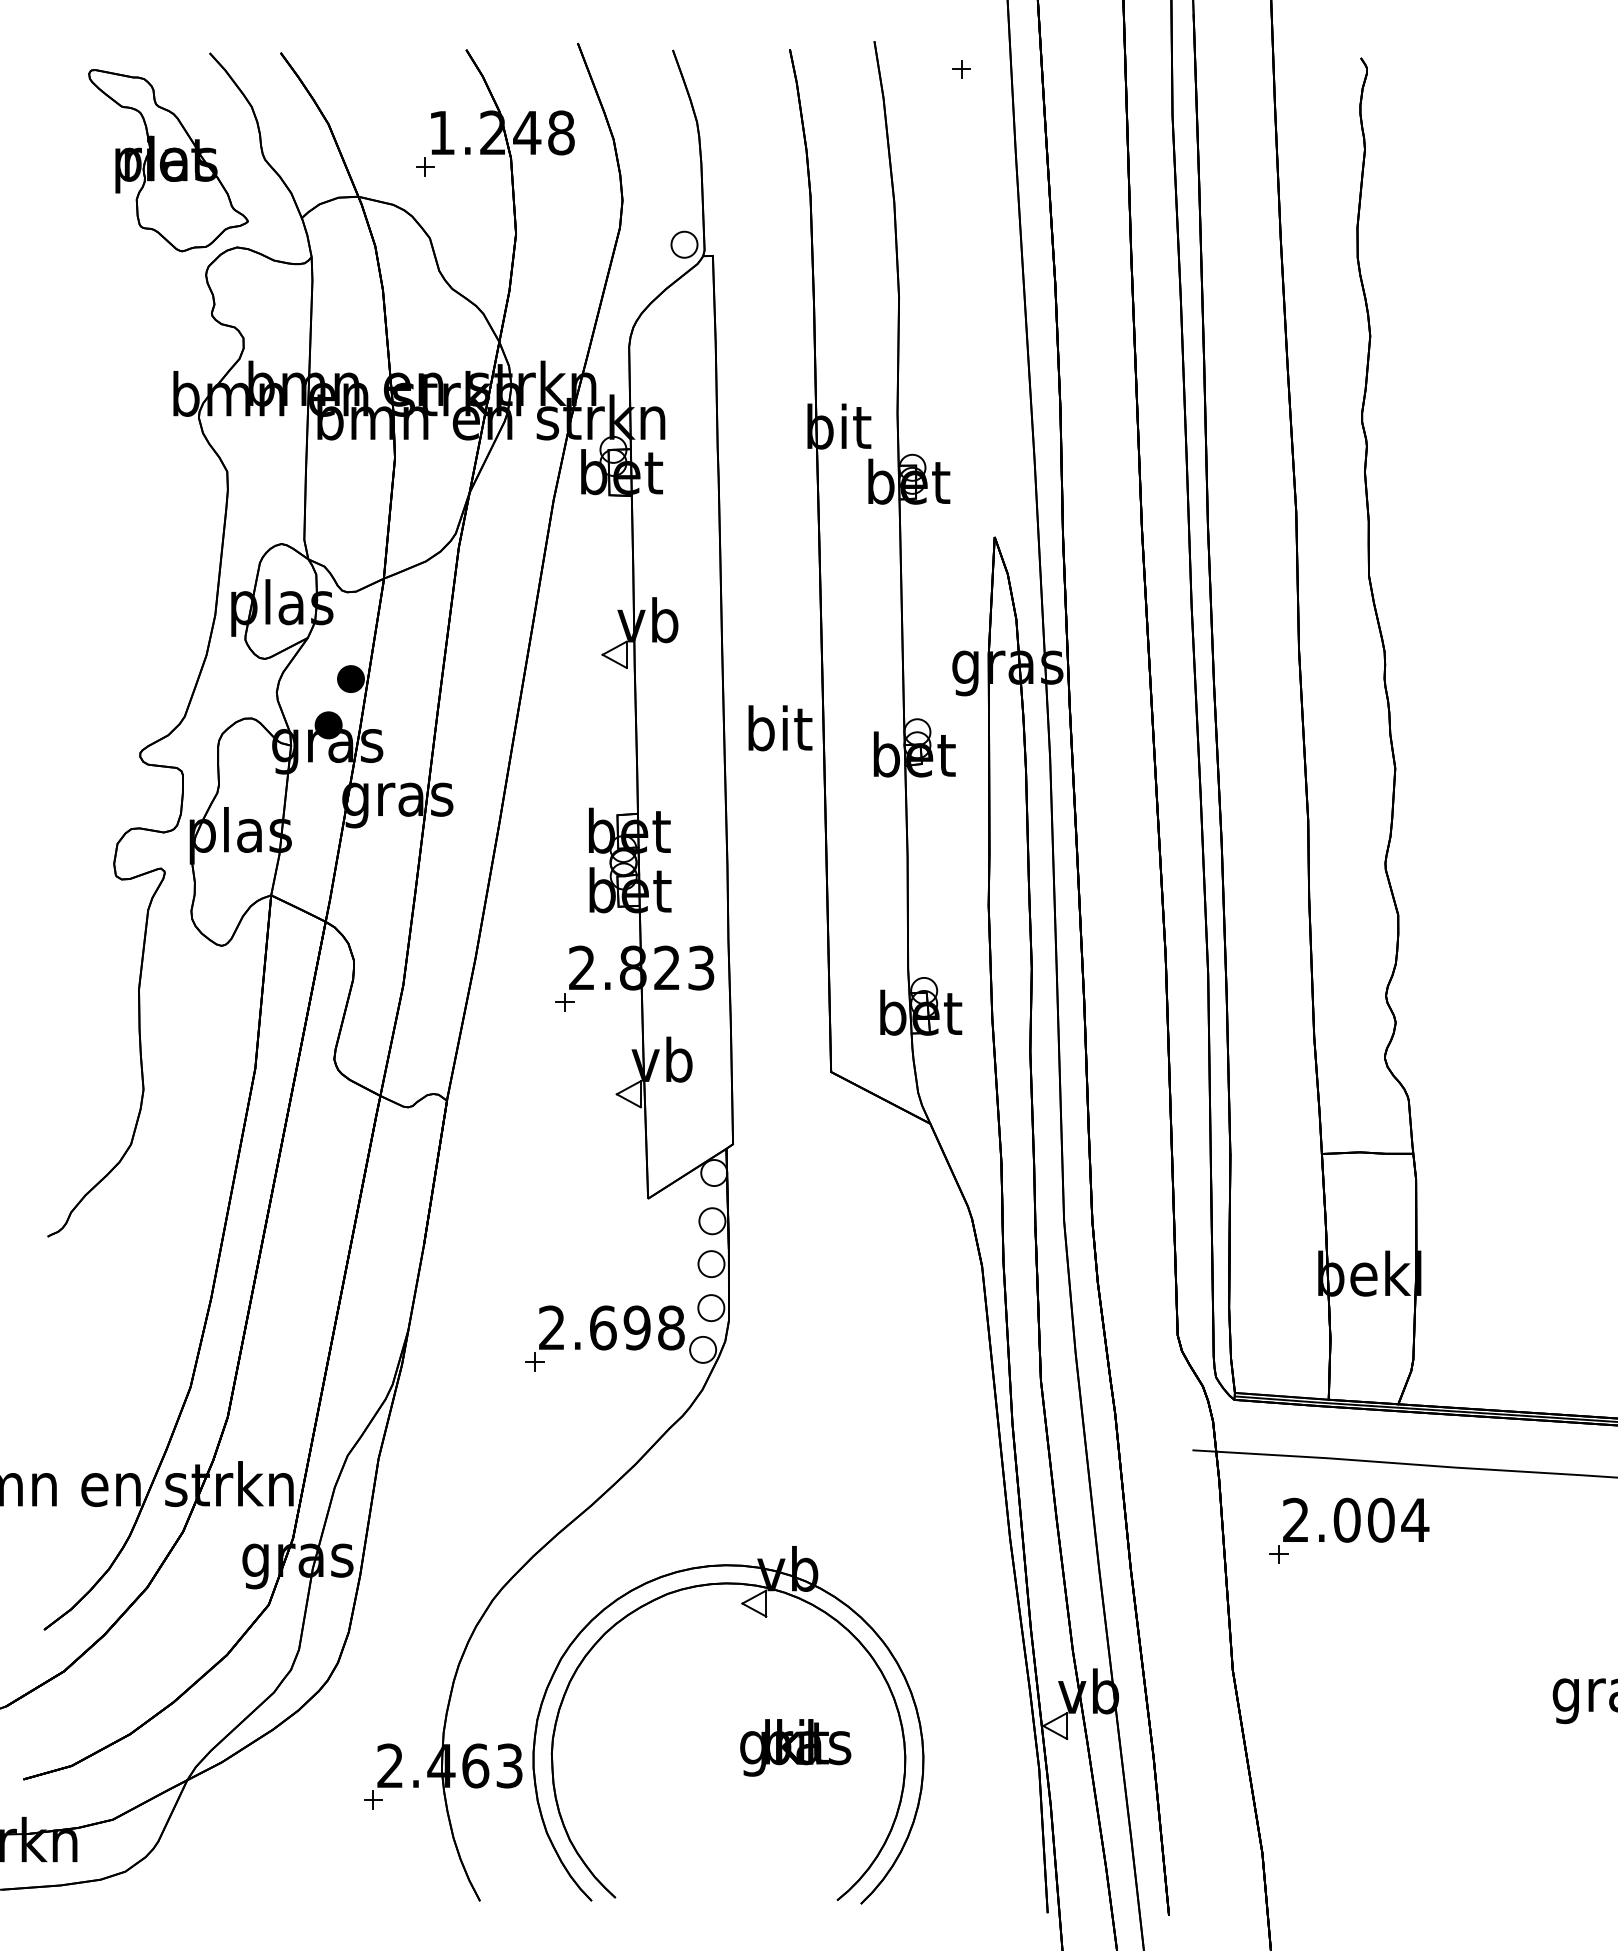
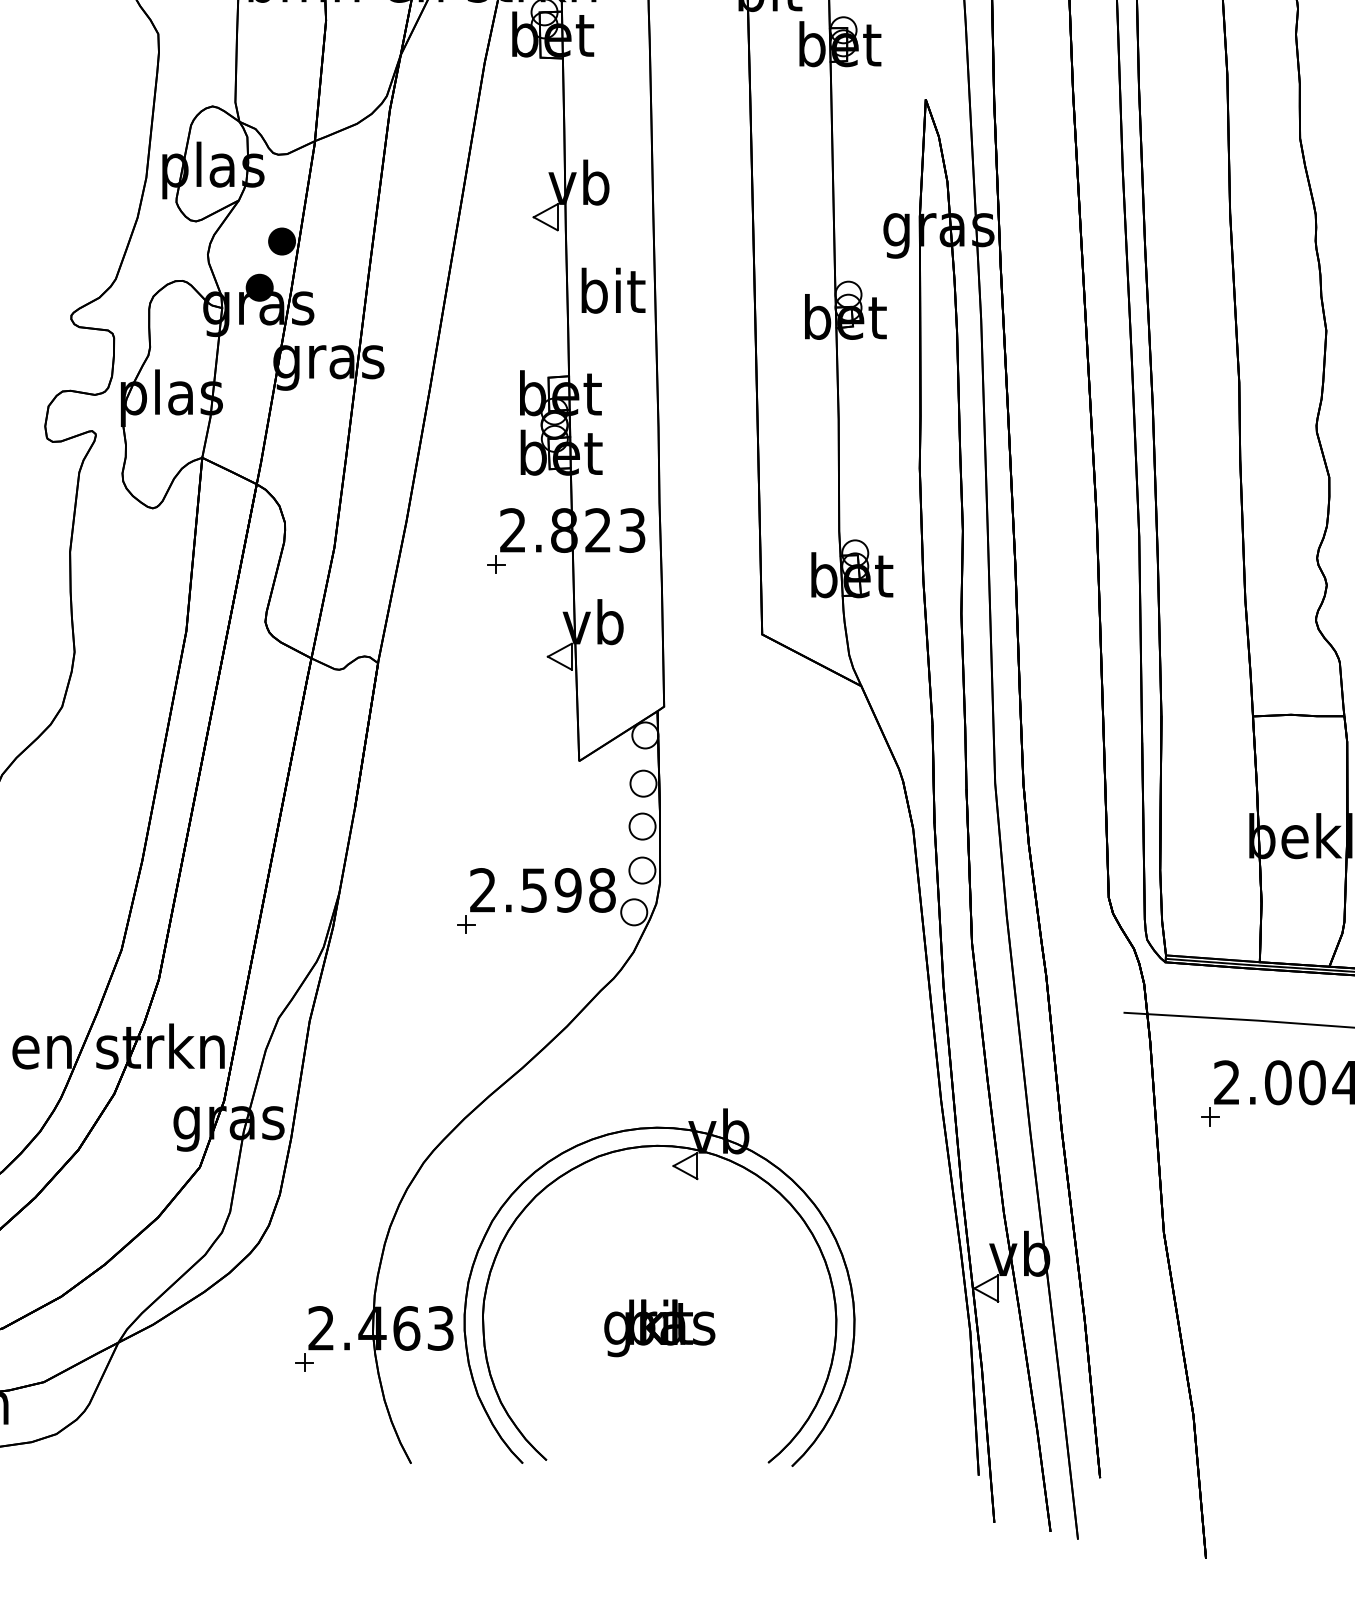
text: (780, 728) -> (613, 290), moved
text: (603, 1327) -> (534, 889), 2.698 -> 2.598
text: (795, 1747) -> (659, 1327), moved

